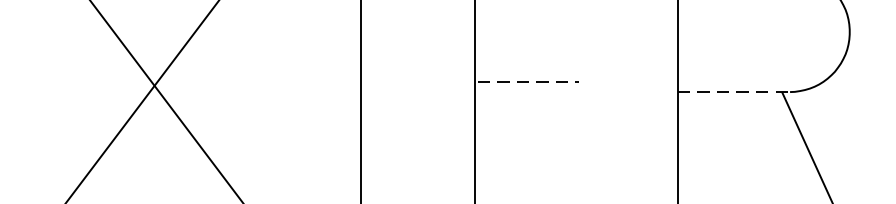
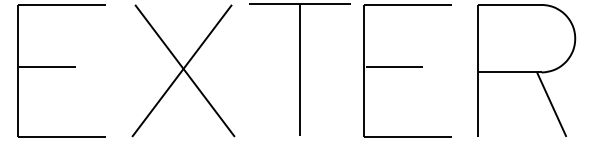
line: (529, 81) -> (394, 66), dashed -> solid
line: (733, 92) -> (509, 72), dashed -> solid

